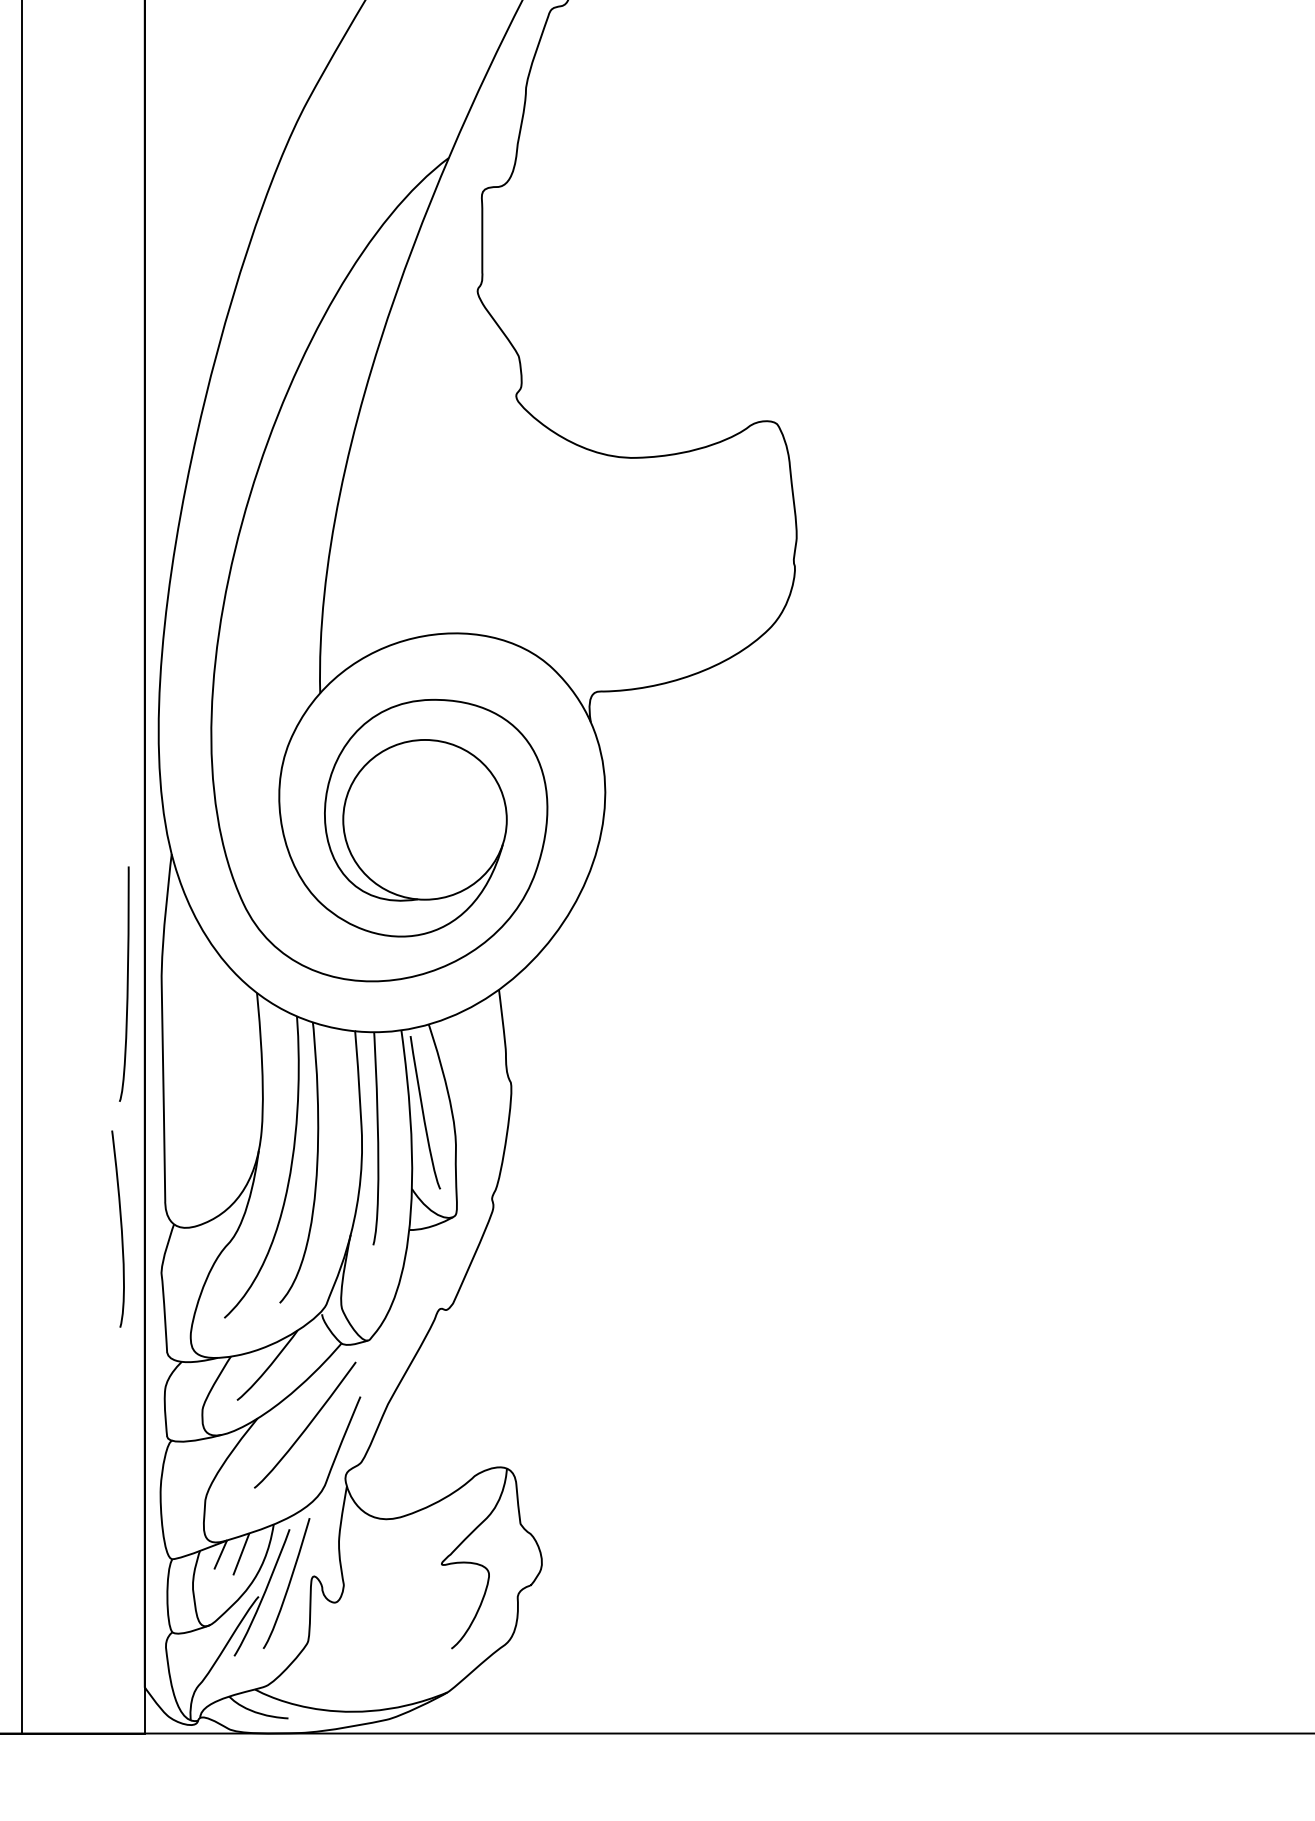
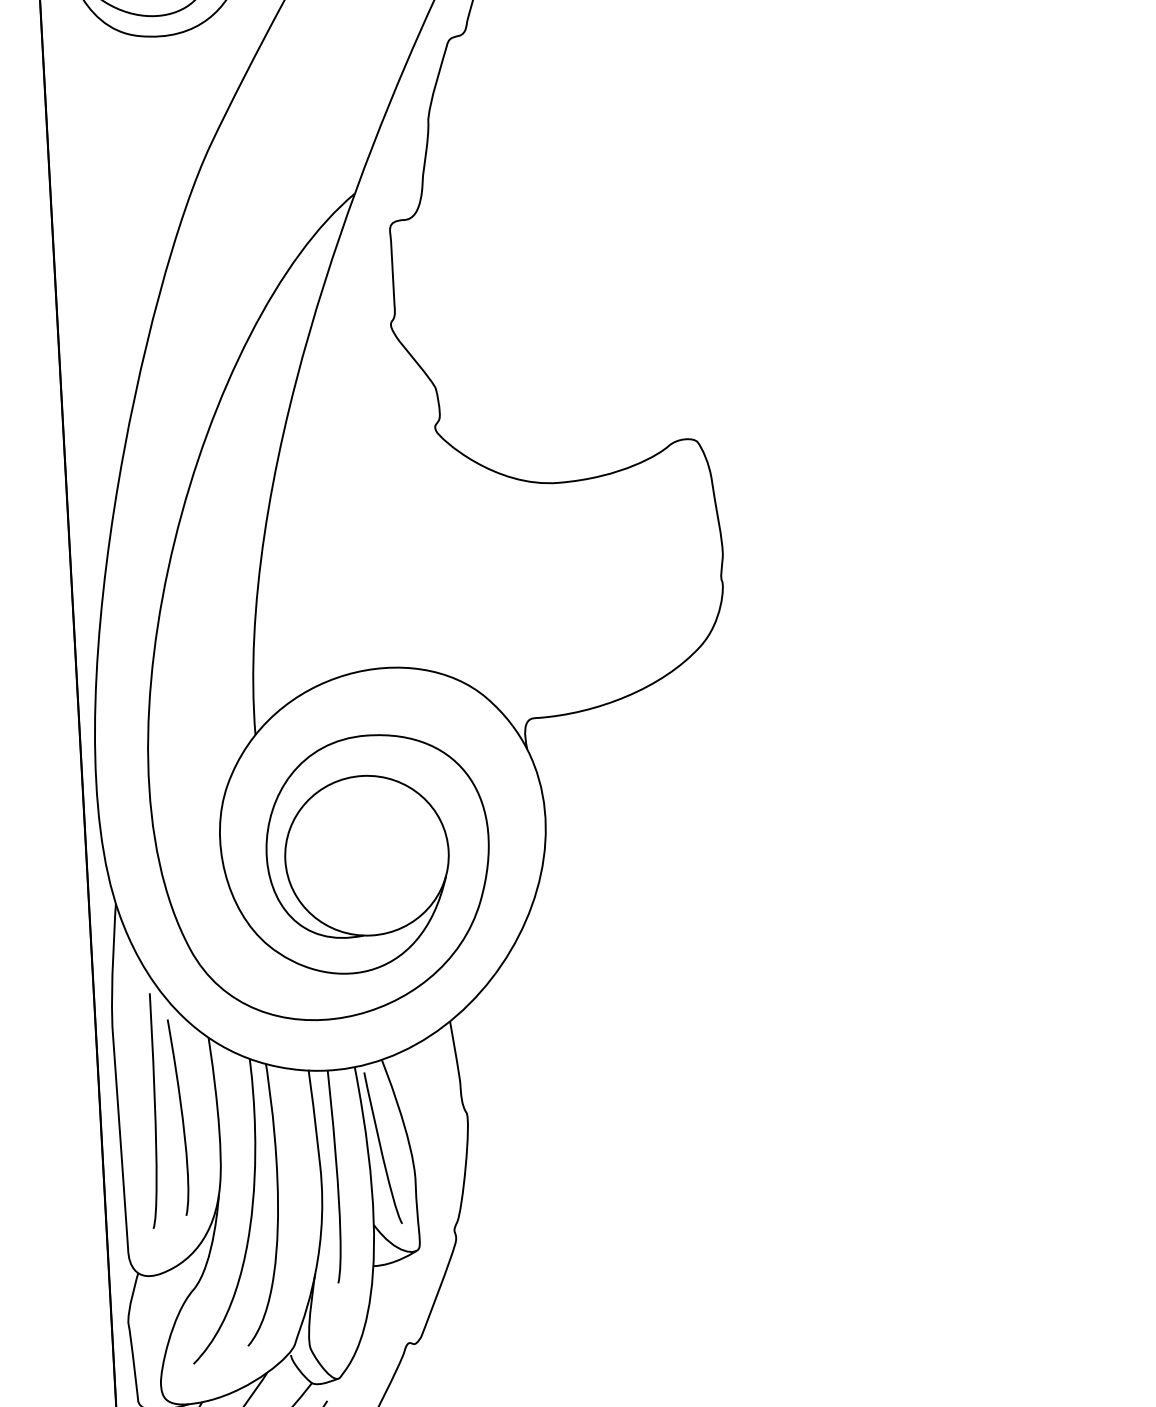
curve: (126, 983) -> (153, 1110), moved
curve: (120, 1228) -> (181, 1116), moved

